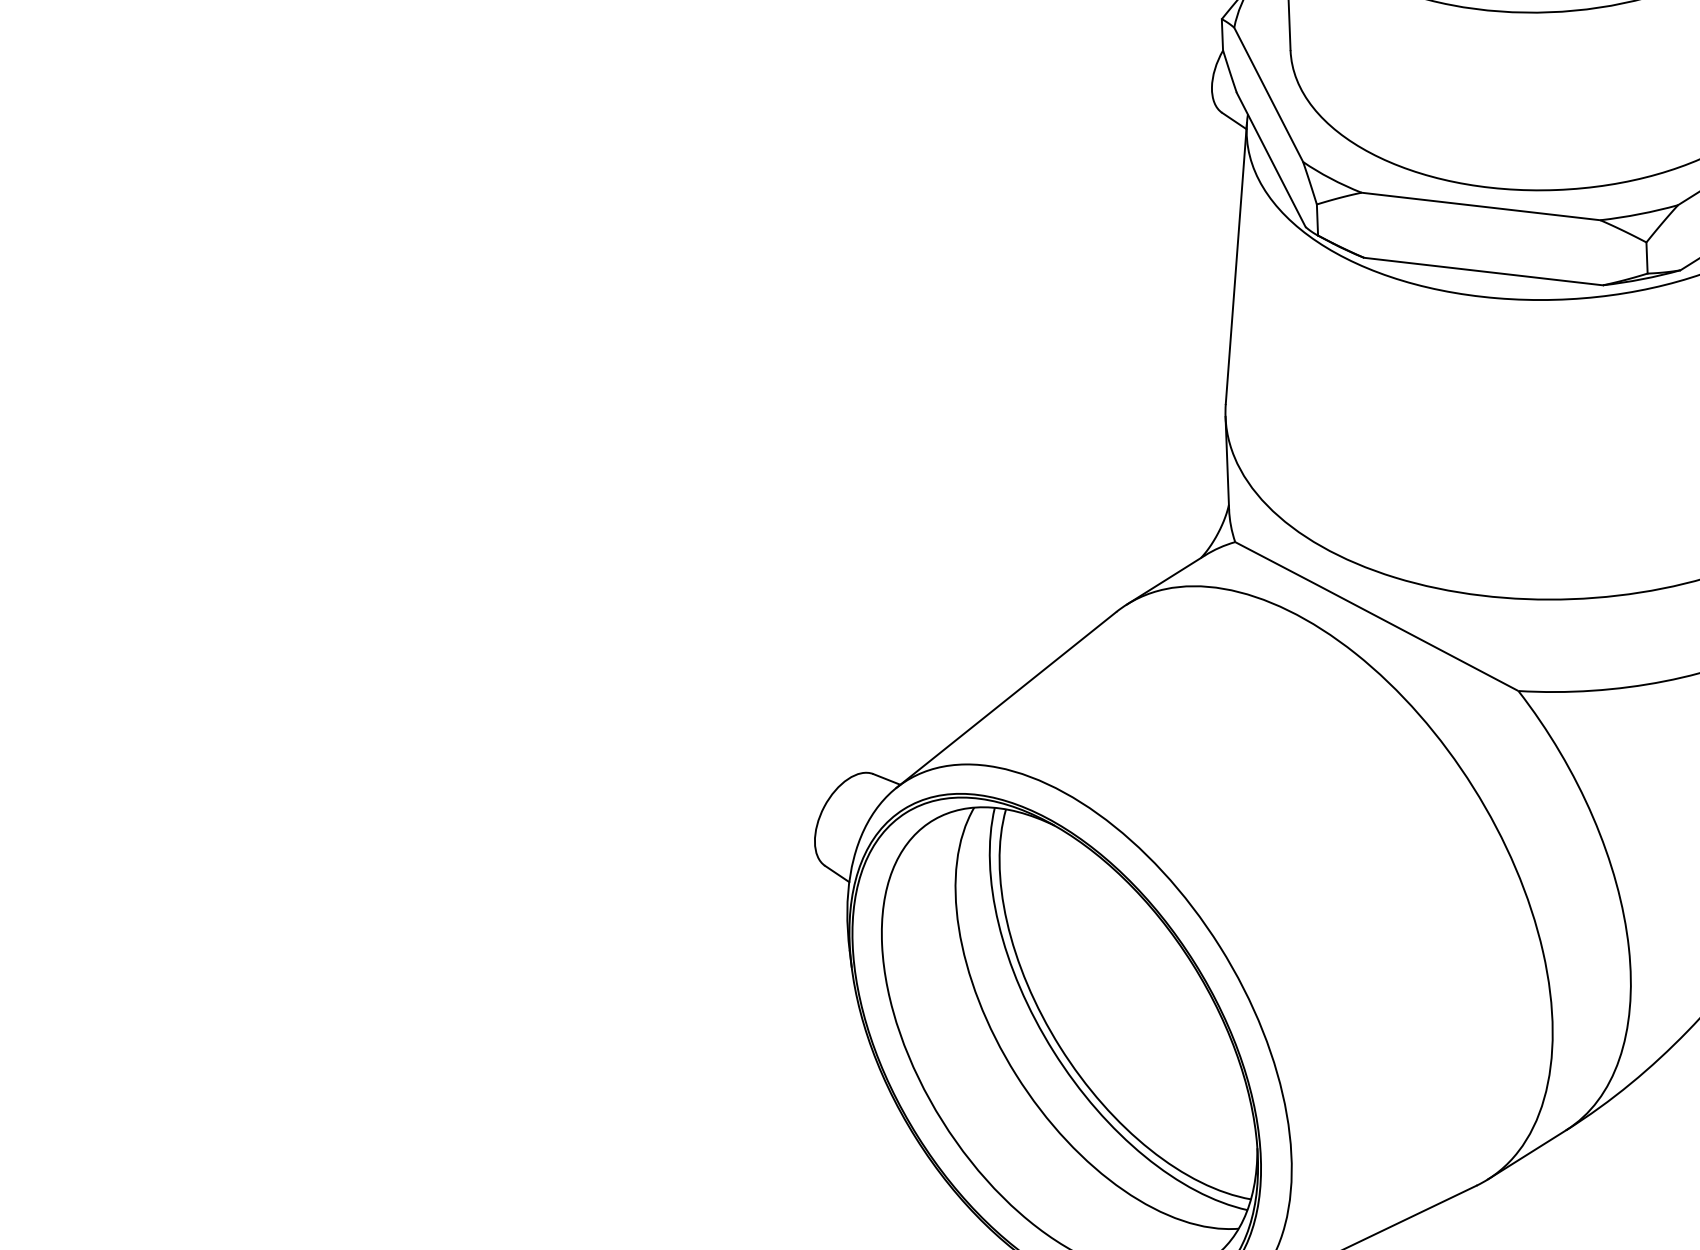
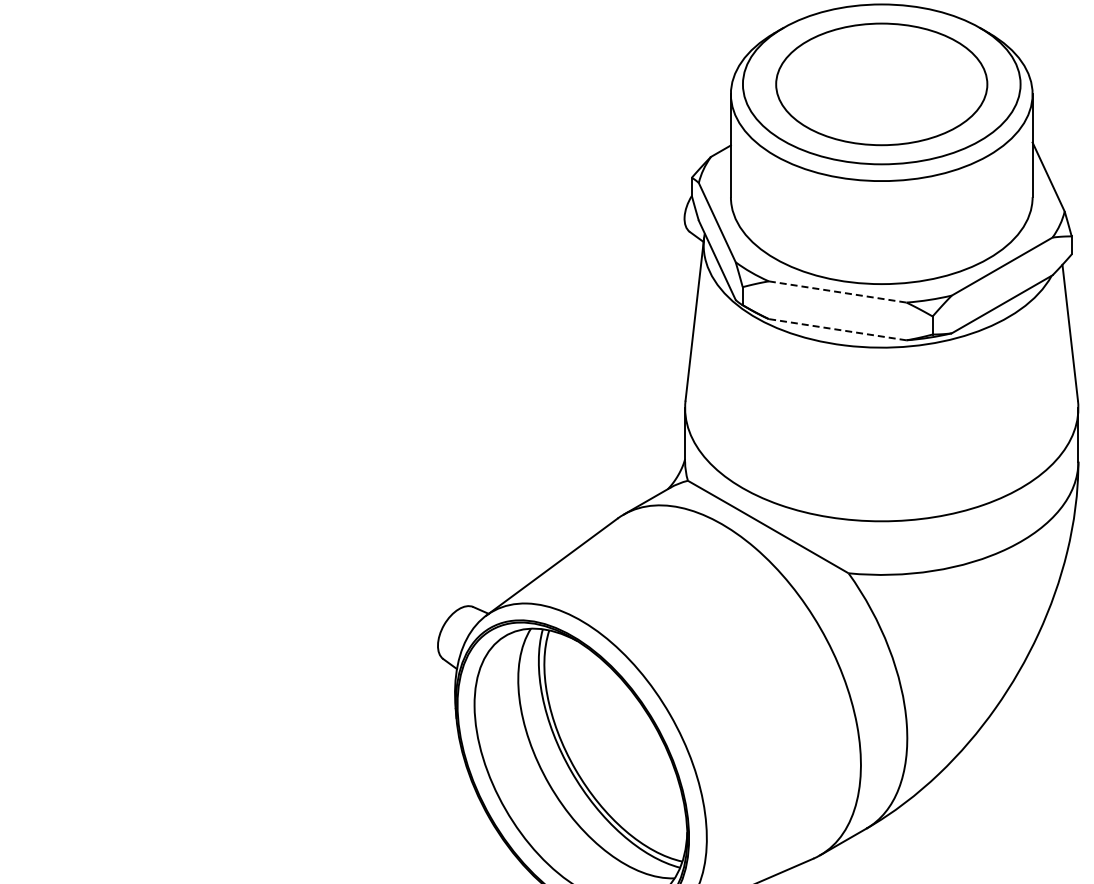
line: (1480, 205) -> (837, 291), solid -> dashed
line: (1483, 271) -> (837, 329), solid -> dashed

